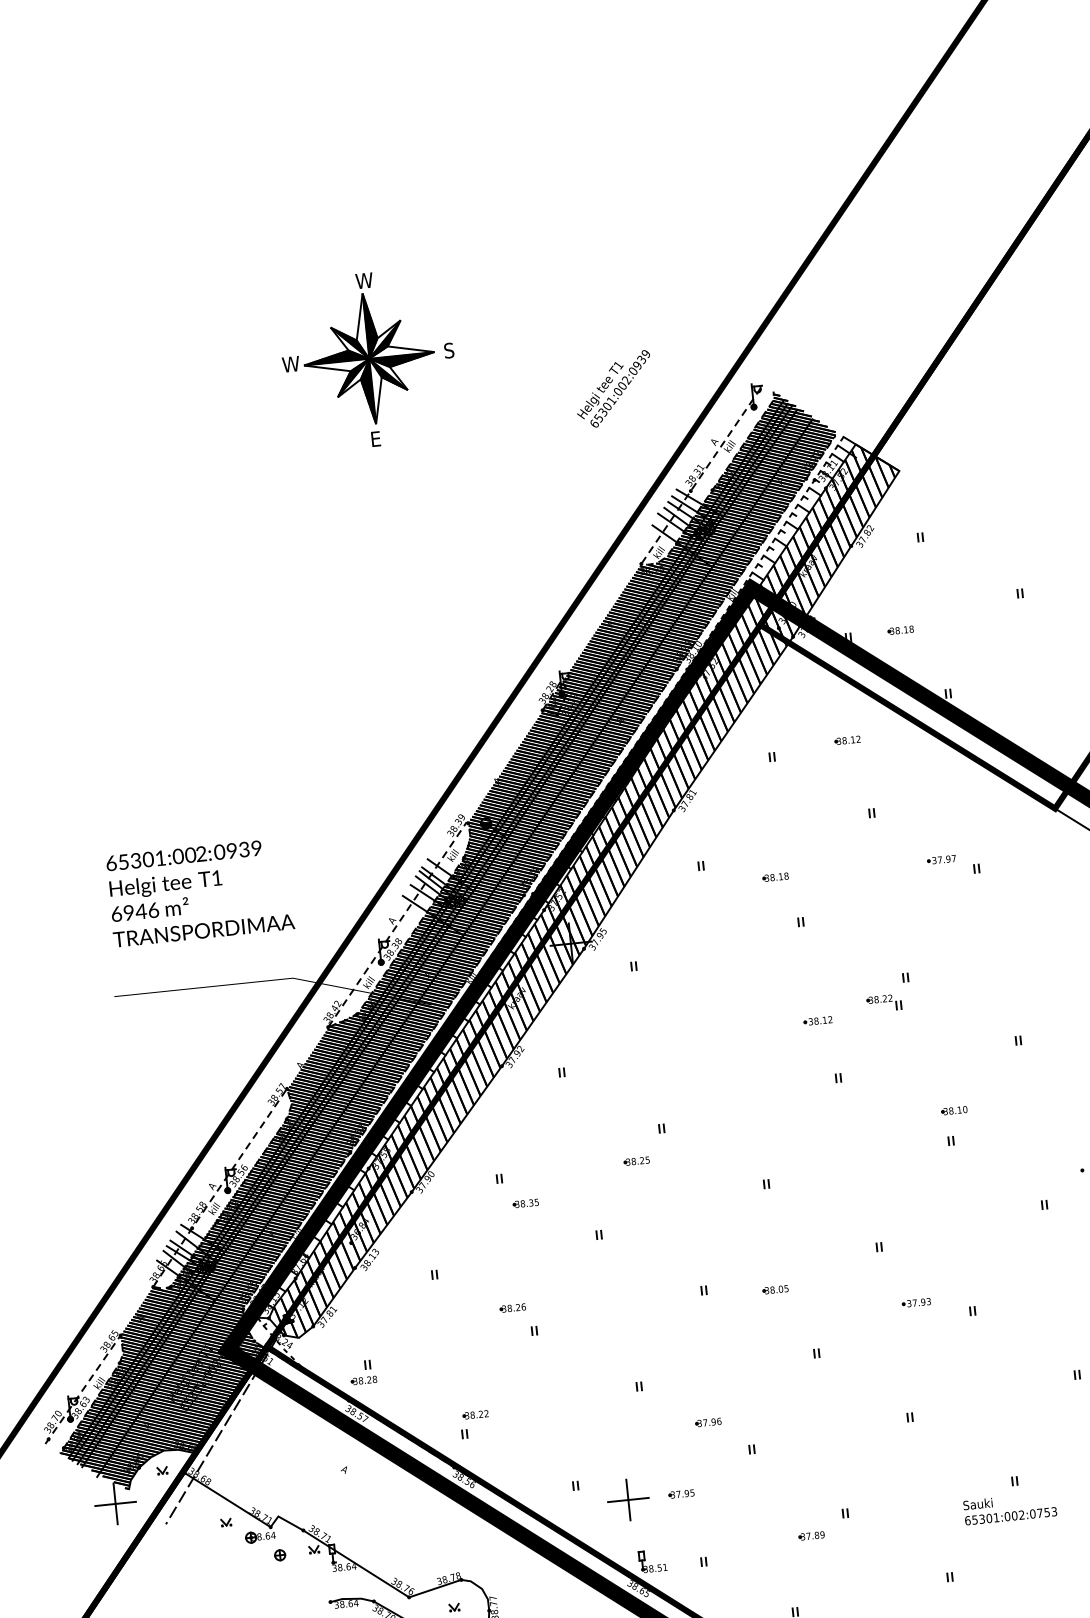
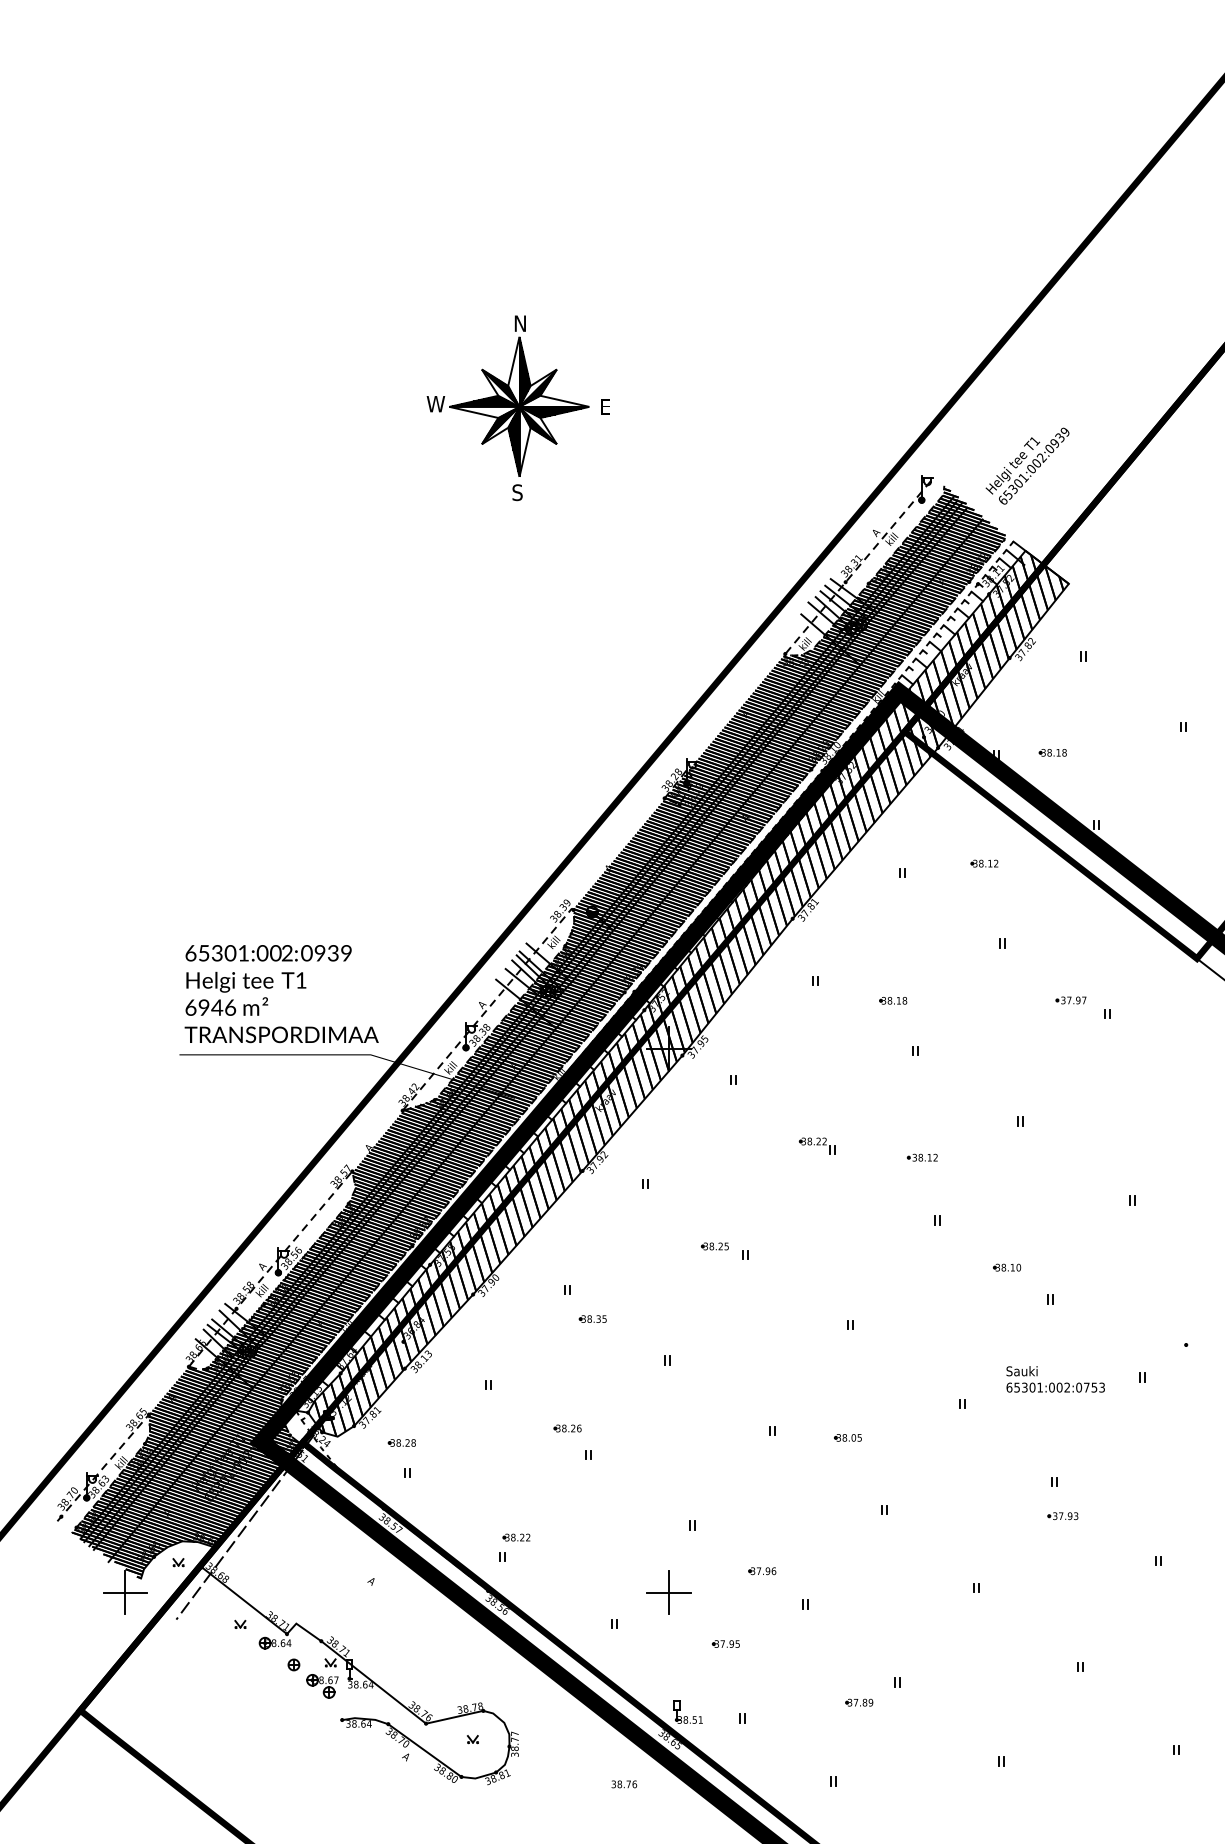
text: (364, 280) -> (522, 323), W -> N
text: (449, 350) -> (605, 406), S -> E
text: (614, 388) -> (1027, 465), moved
text: (375, 438) -> (517, 492), E -> S
text: (199, 893) -> (281, 994), moved
part: (883, 1002) -> (816, 1145), moved
part: (954, 1110) -> (1007, 1267), moved
part: (636, 1161) -> (714, 1246), moved
part: (916, 1303) -> (1062, 1516), moved
part: (363, 1380) -> (401, 1442), moved
part: (627, 1500) -> (668, 1592), moved
text: (1010, 1508) -> (1055, 1379), moved
part: (308, 1572) -> (322, 1686), added

